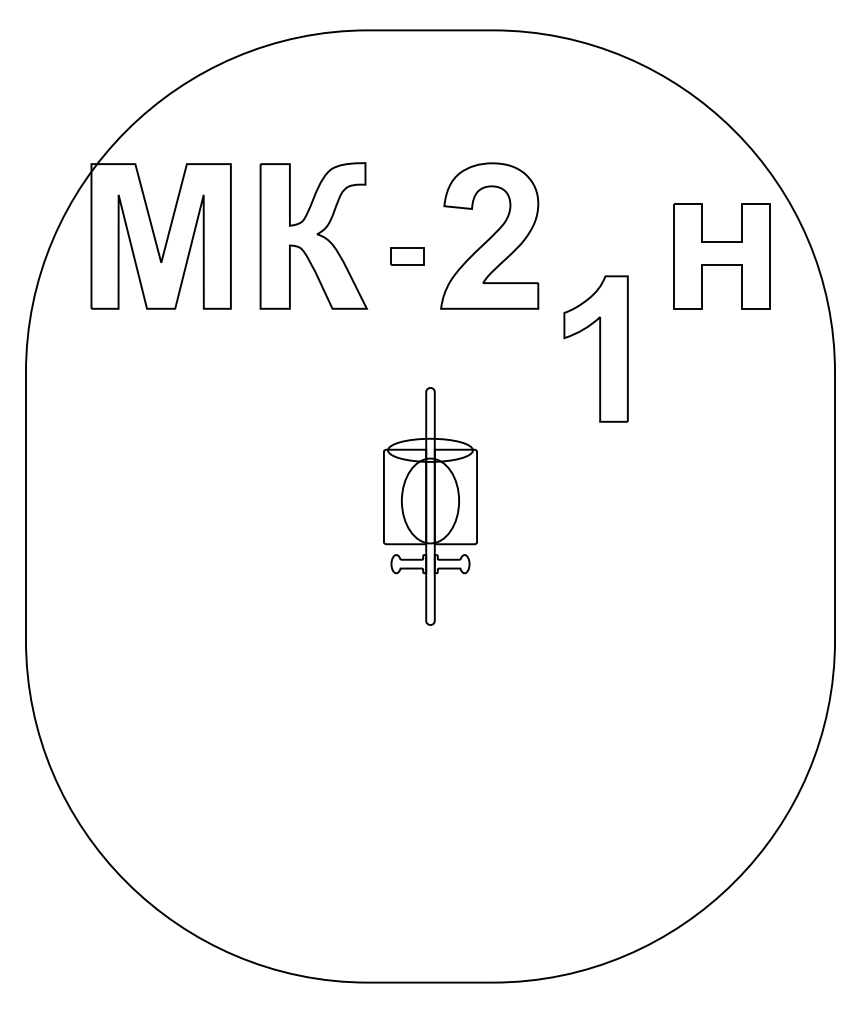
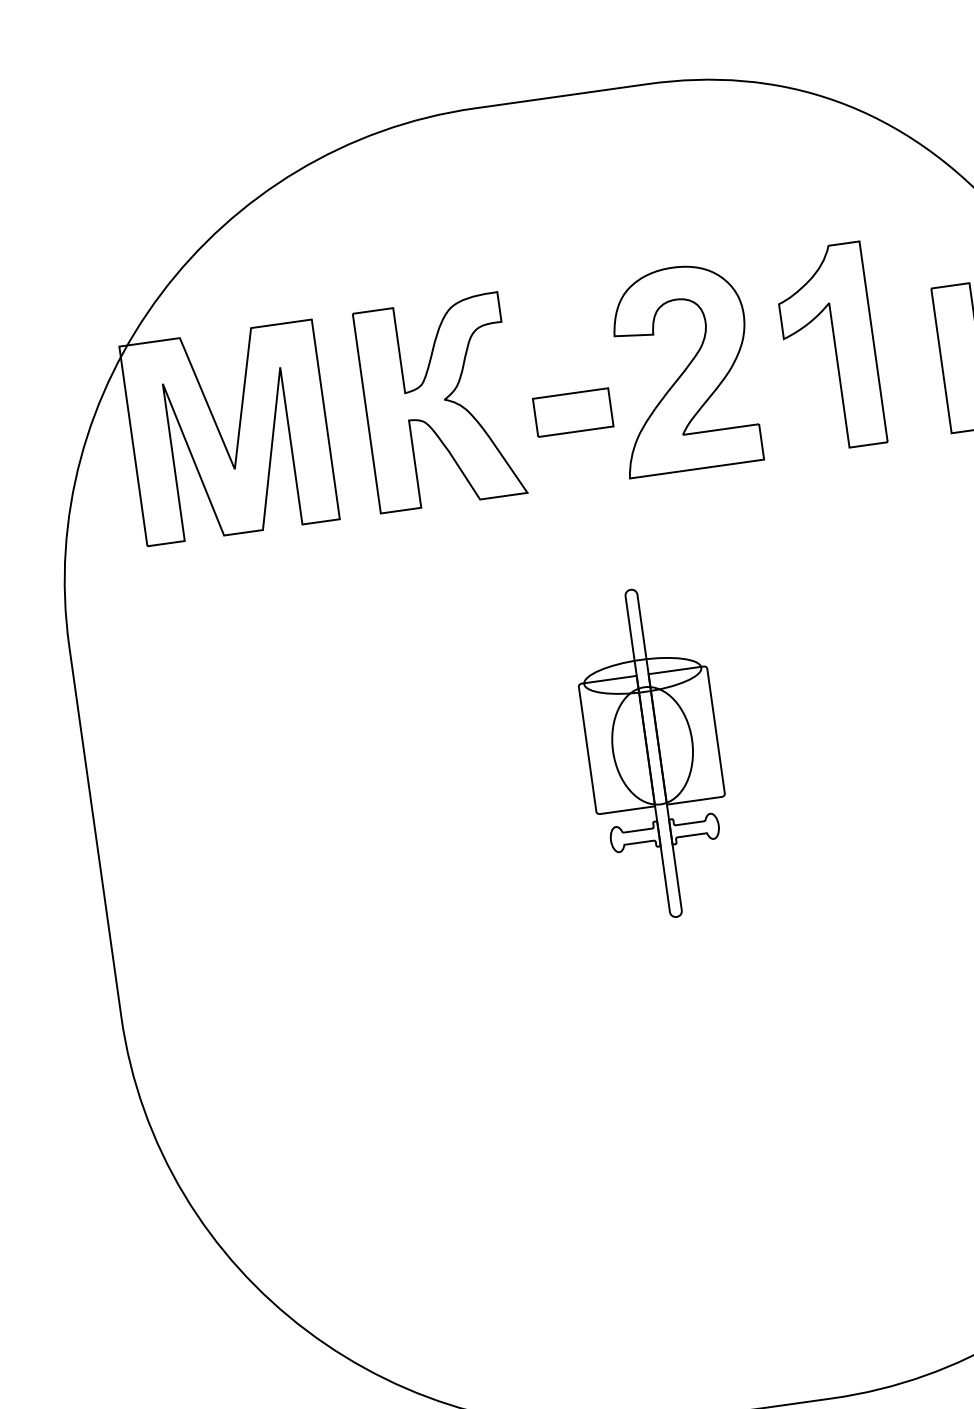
part: (407, 256) -> (573, 412), size x1.67
part: (595, 348) -> (828, 347), moved

